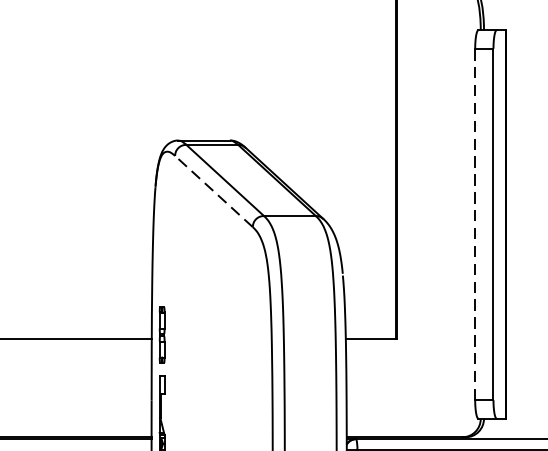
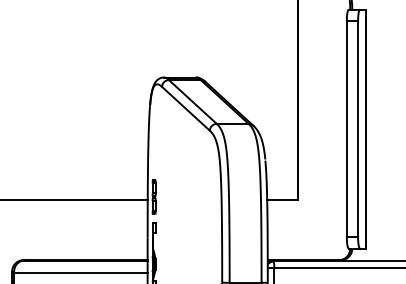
line: (213, 190) -> (185, 108), dashed -> solid
line: (474, 223) -> (346, 128), dashed -> solid

